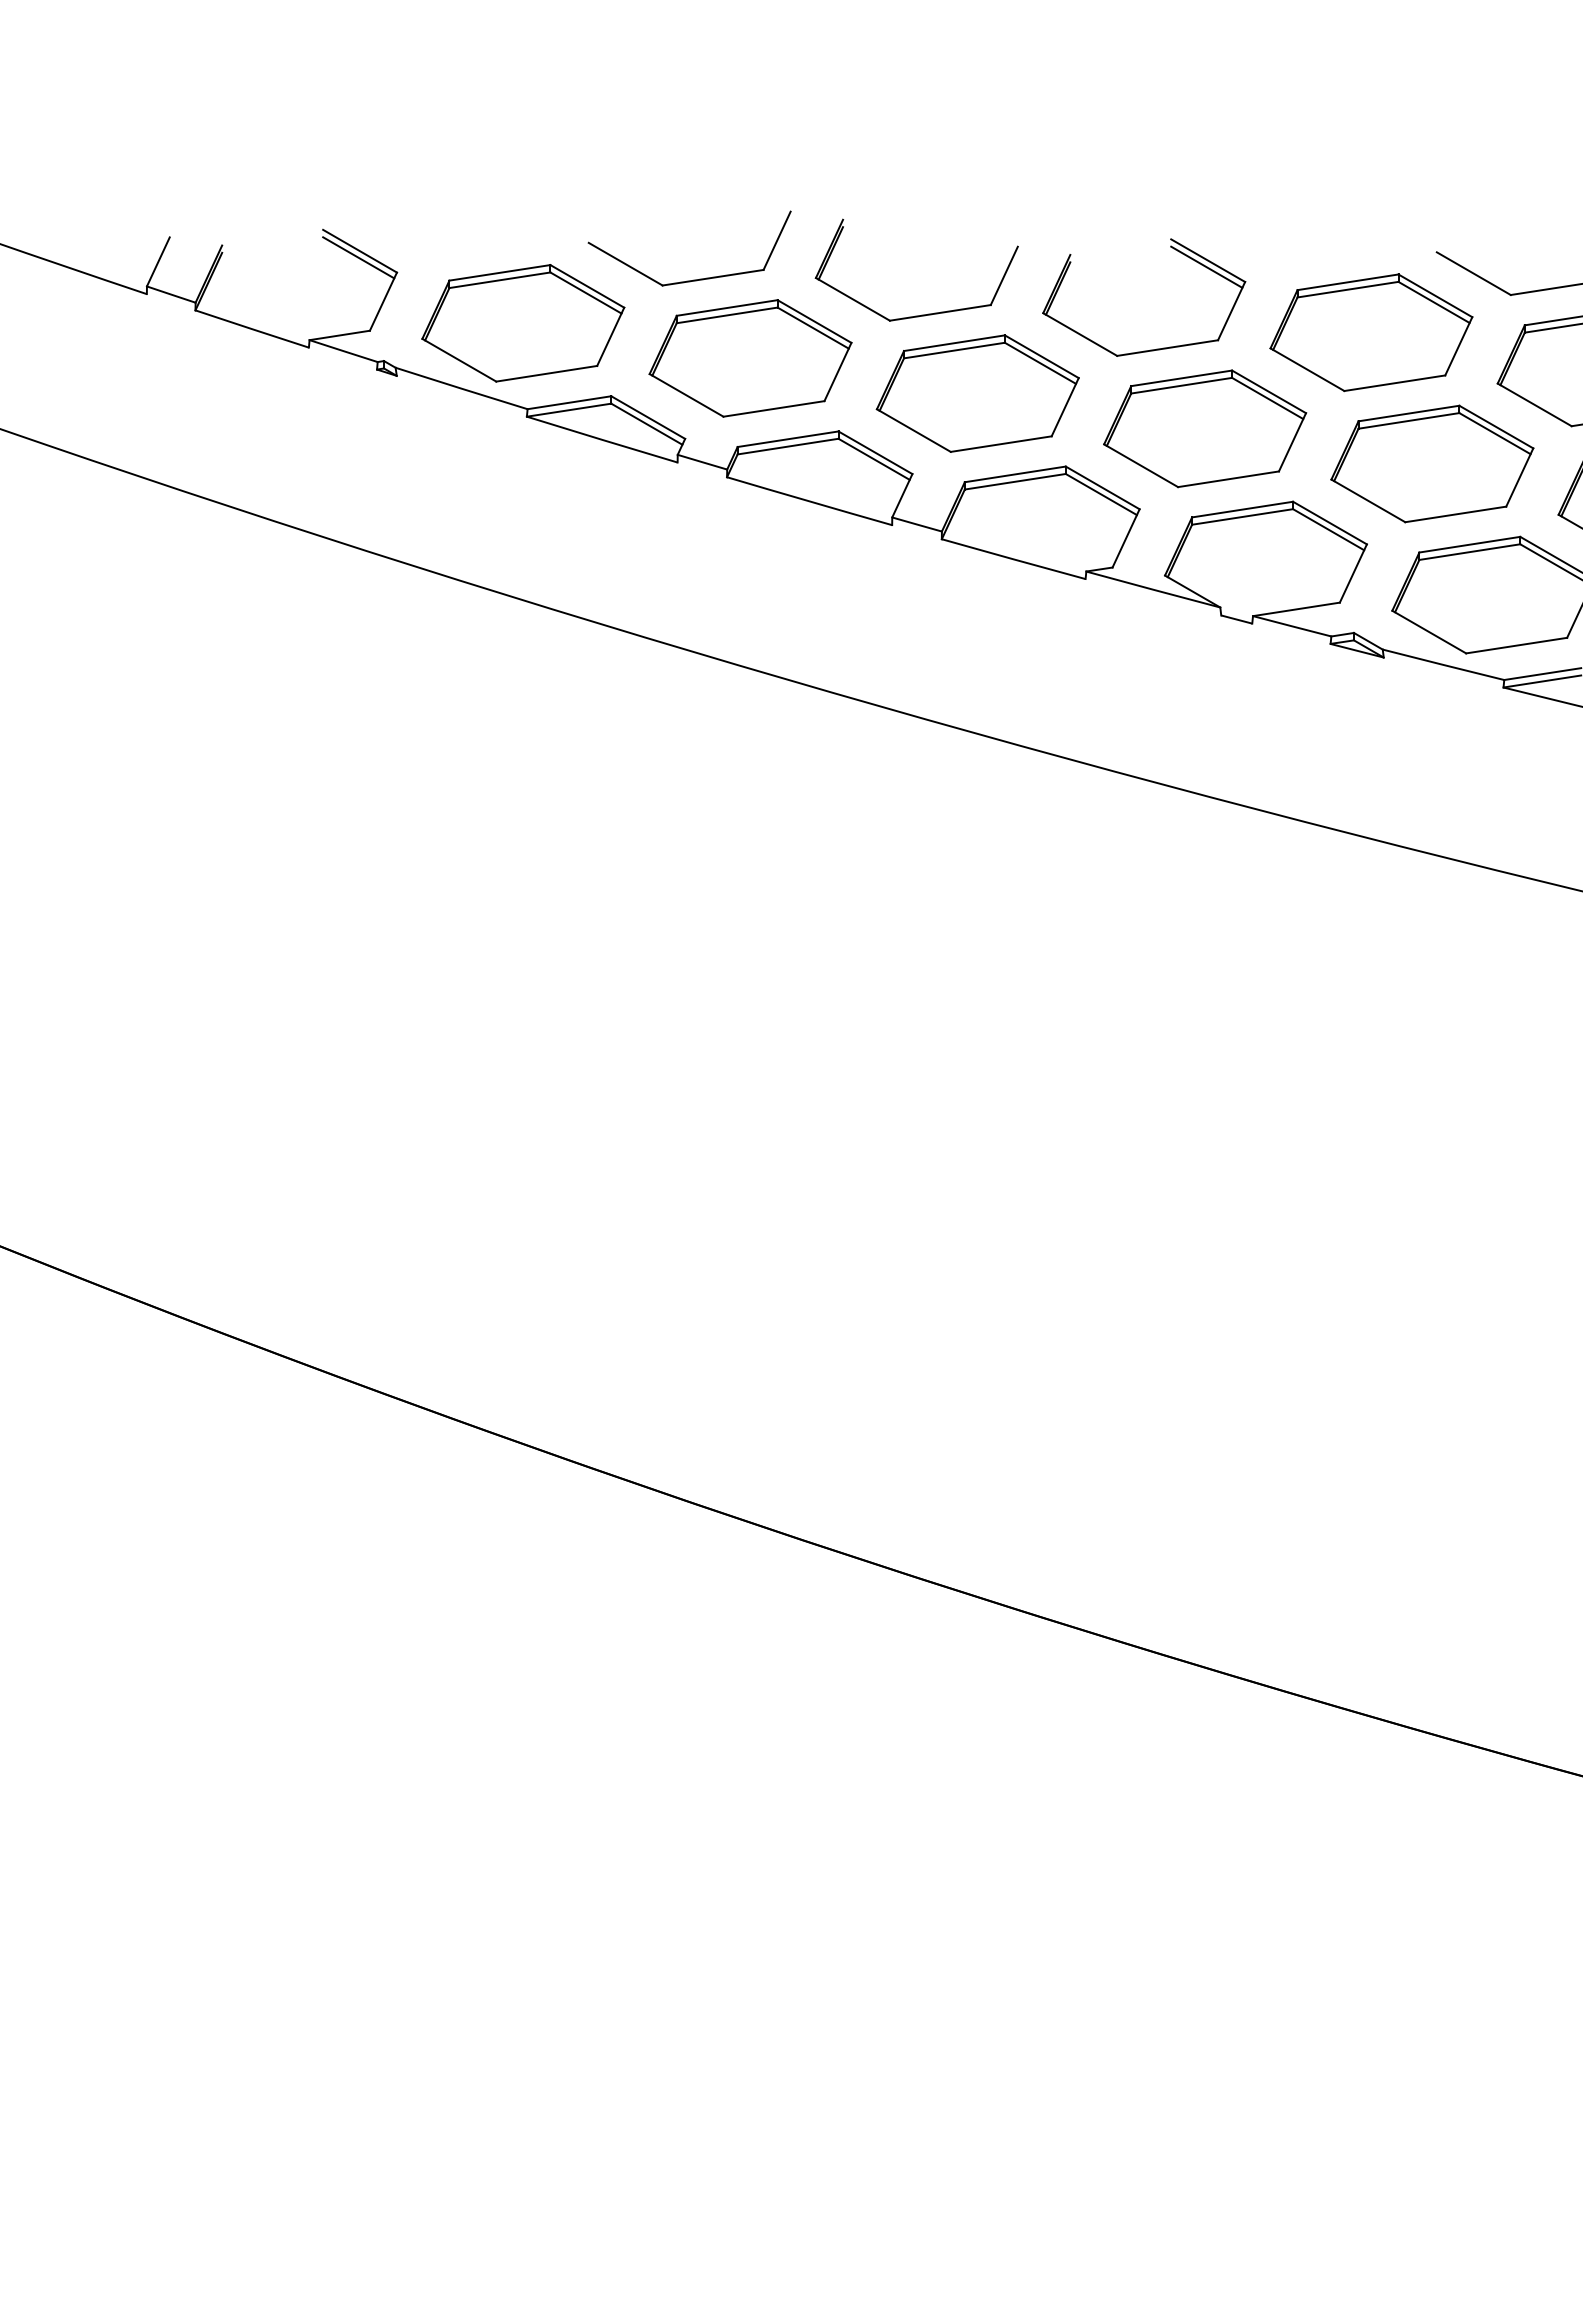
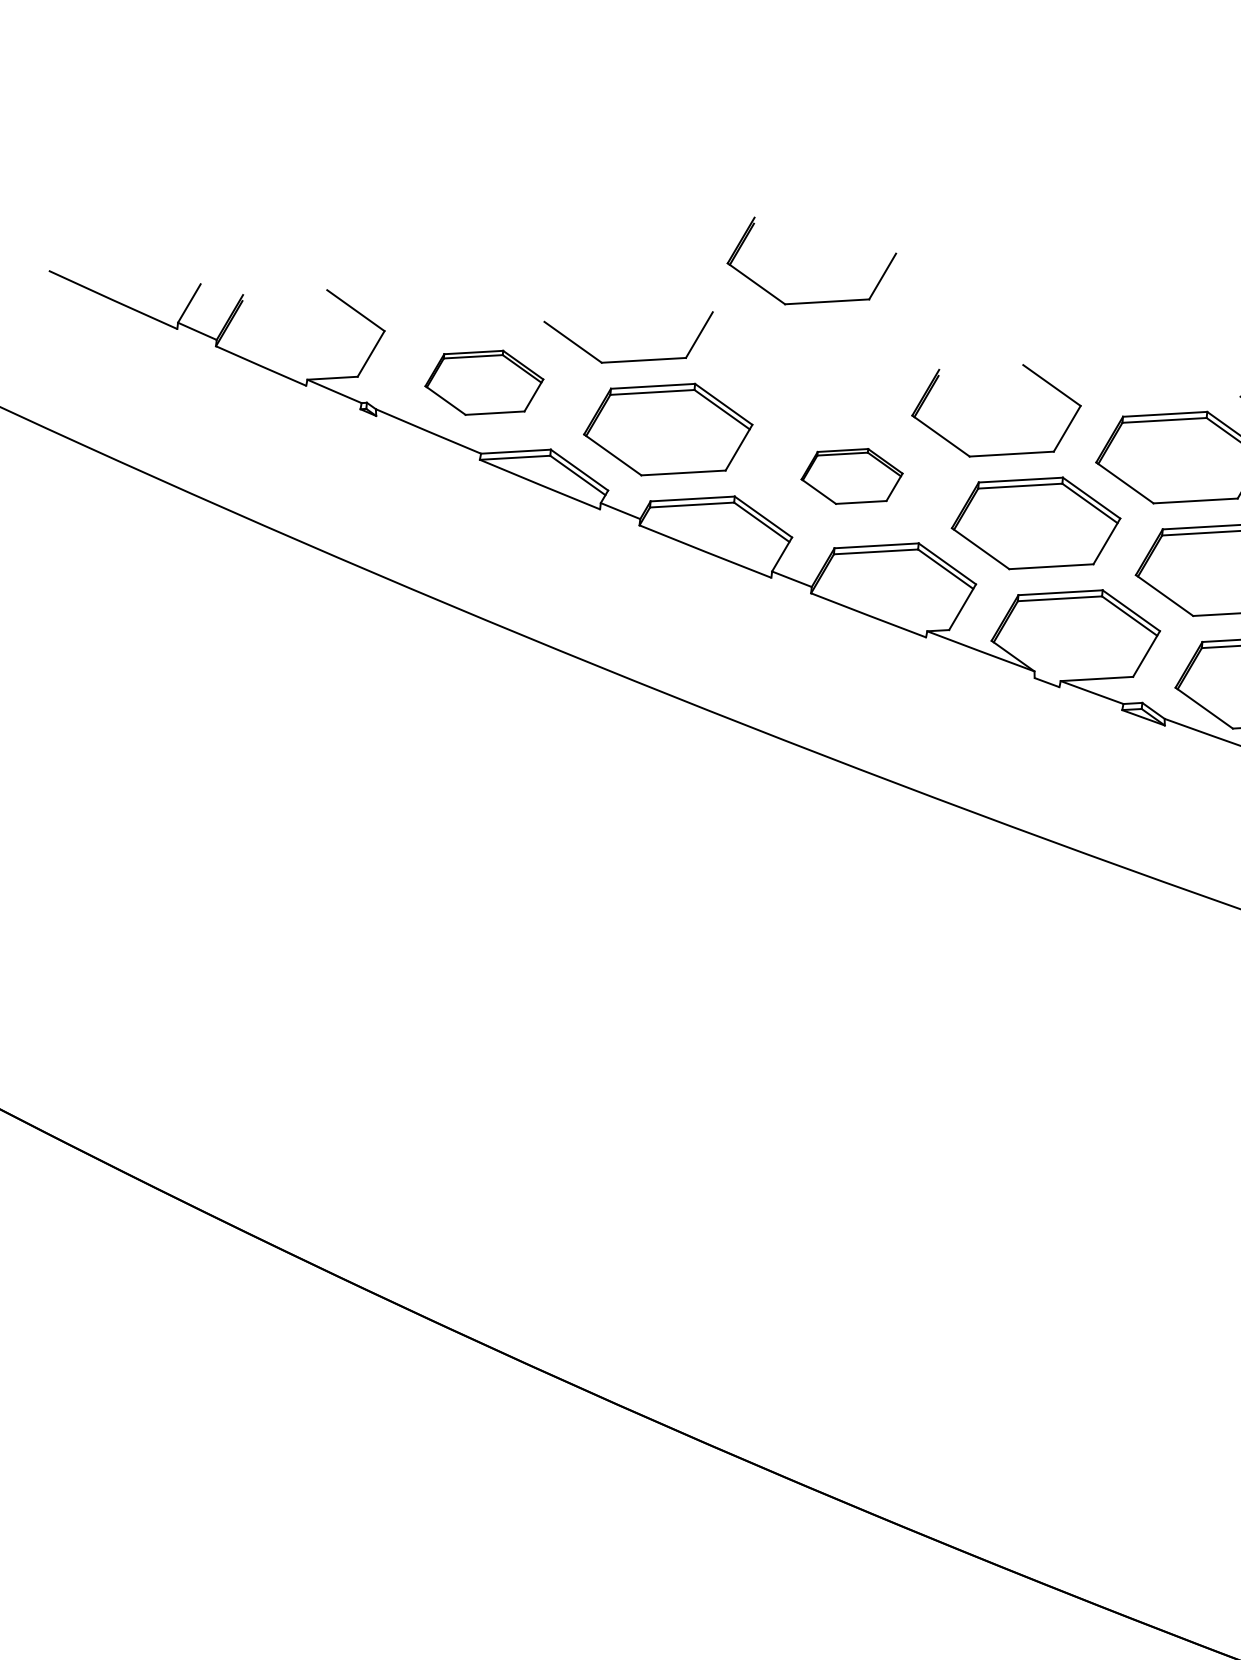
line: (358, 257) -> (354, 315), removed
line: (1206, 266) -> (1050, 390), removed
part: (921, 314) -> (811, 301), moved
part: (523, 323) -> (484, 382), size x0.7
part: (977, 393) -> (851, 476), size x0.6

